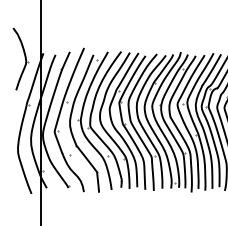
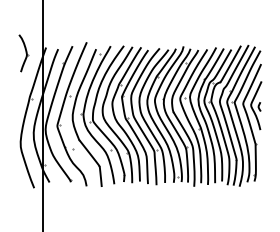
part: (20, 59) -> (23, 53), size x0.6

